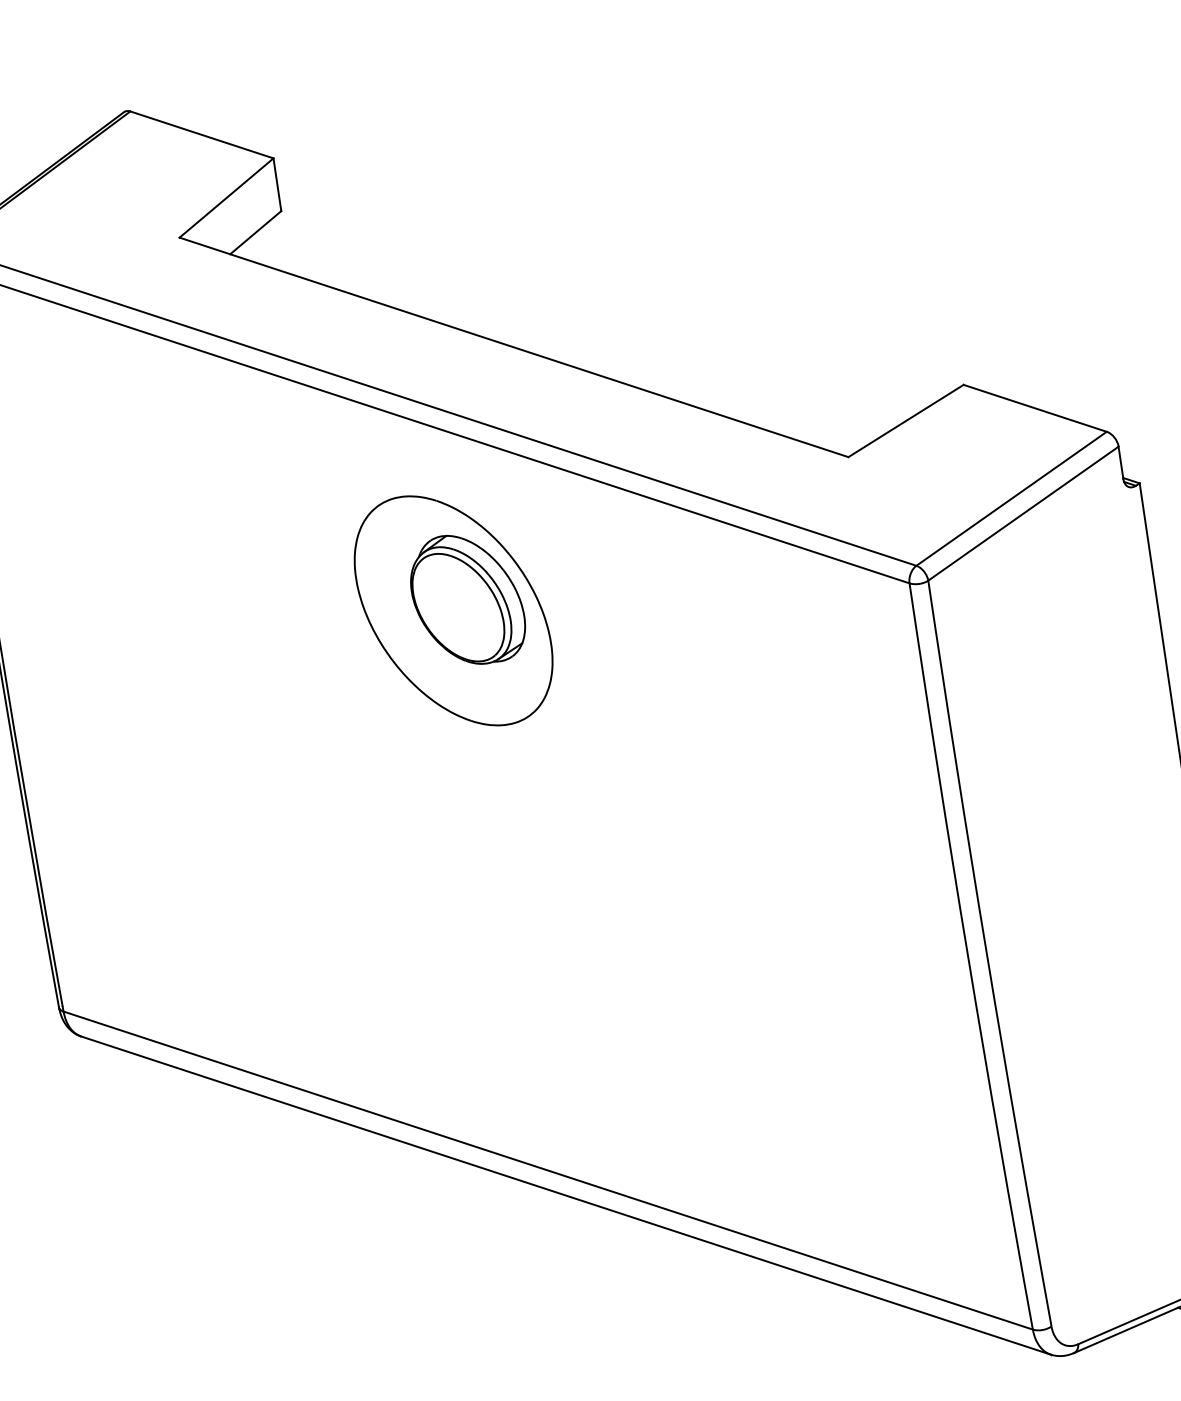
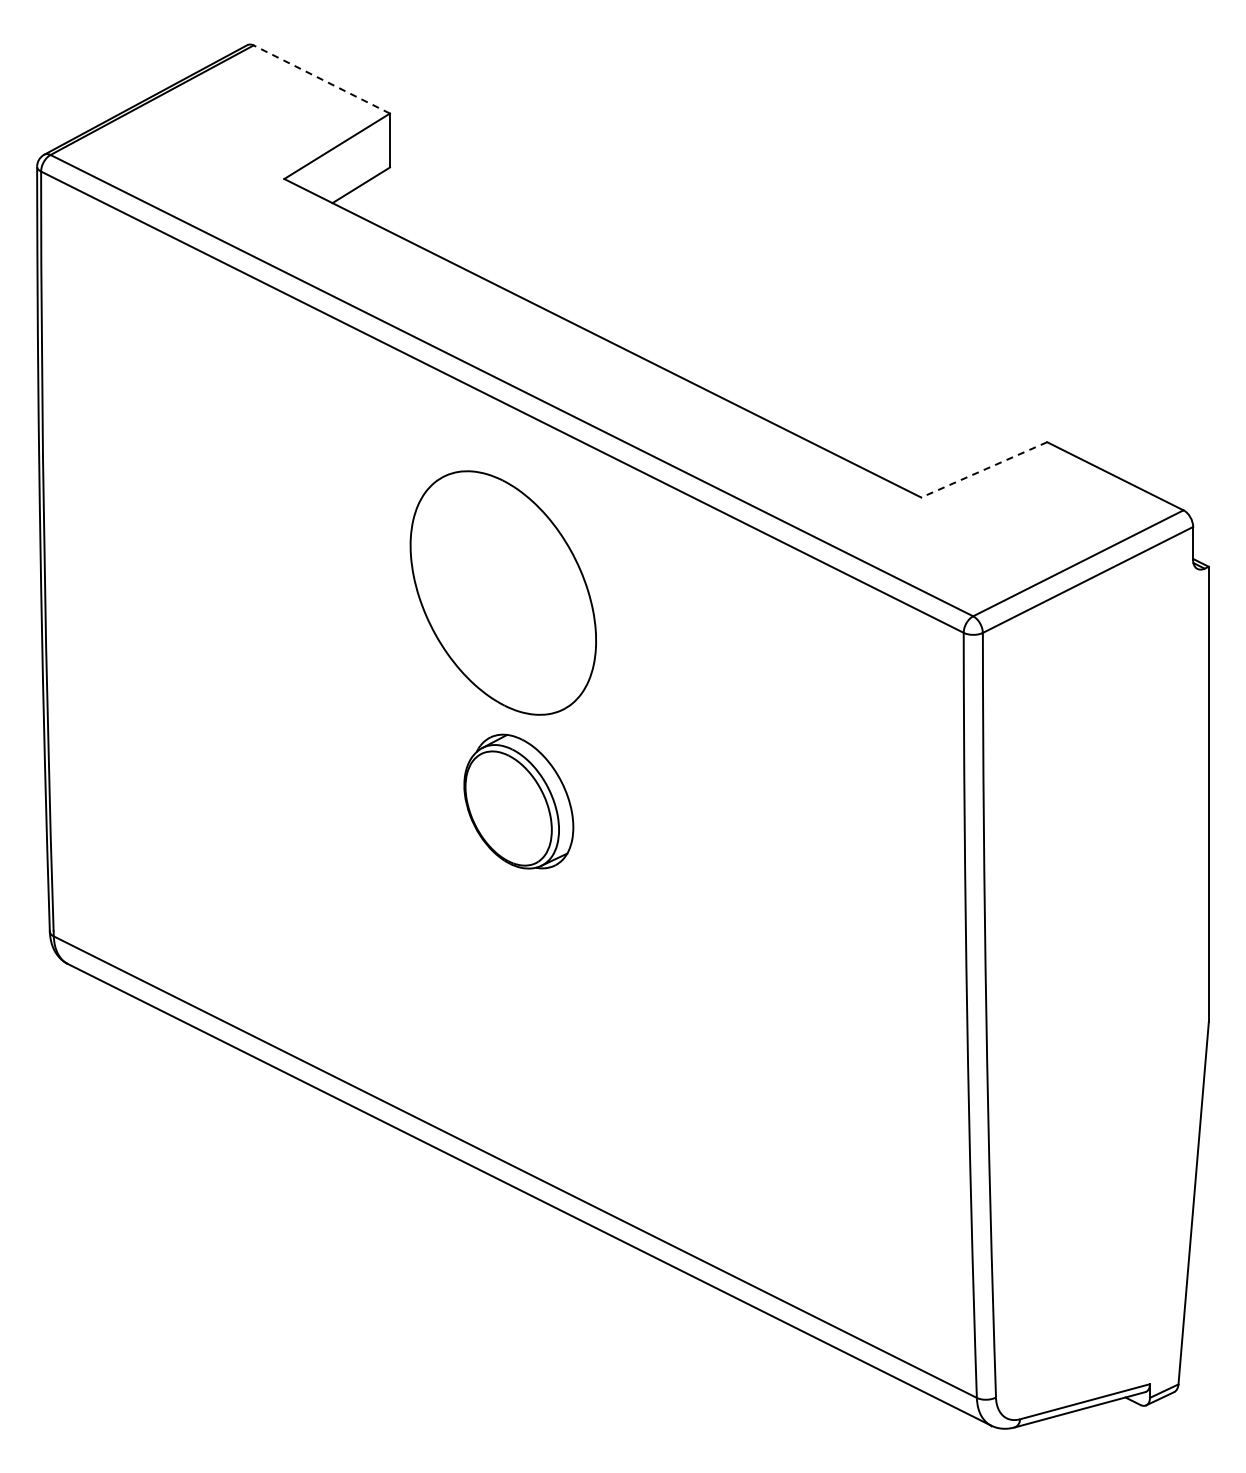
line: (201, 134) -> (321, 79), solid -> dashed
line: (906, 420) -> (984, 469), solid -> dashed
part: (467, 599) -> (518, 801), moved

